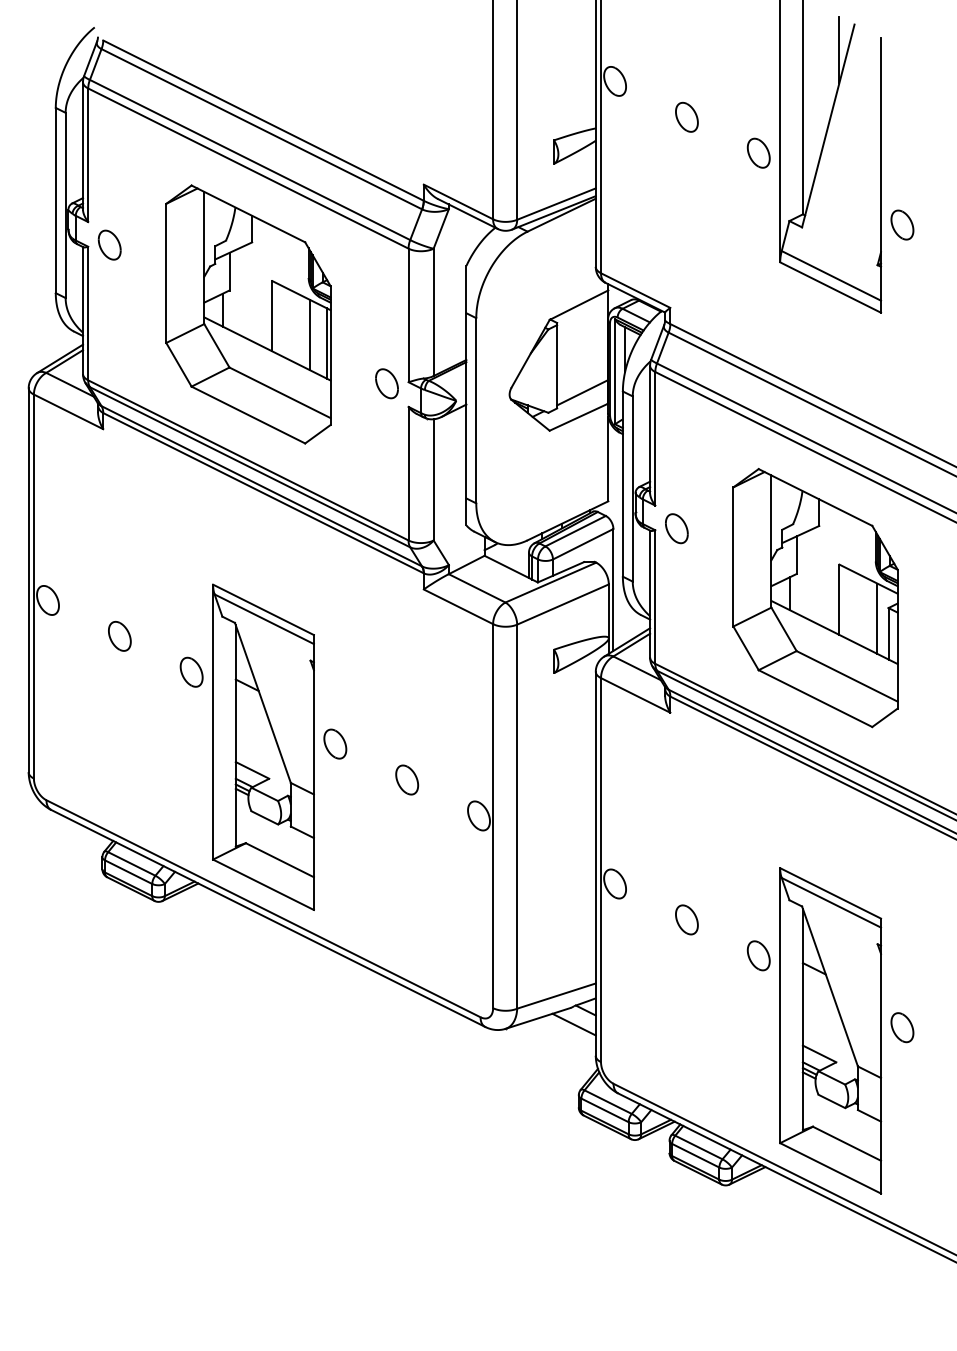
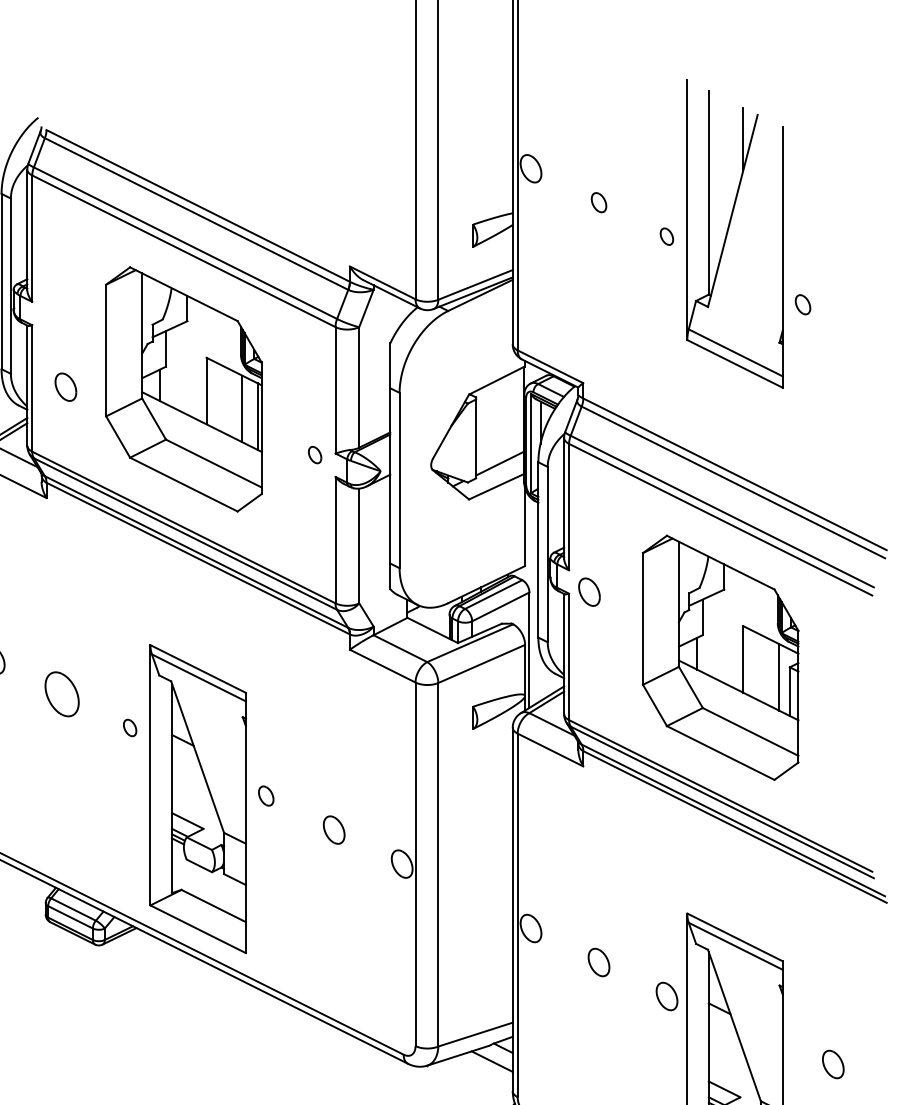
part: (686, 116) -> (598, 202), size x0.7
part: (758, 152) -> (666, 236), size x0.6
part: (902, 224) -> (803, 304), size x0.7
part: (109, 244) -> (65, 386), moved
part: (386, 383) -> (314, 454), size x0.6
part: (119, 635) -> (61, 693), size x1.6
part: (191, 671) -> (130, 727), size x0.6
part: (335, 743) -> (266, 795), size x0.7
part: (902, 1027) -> (833, 1064), moved

